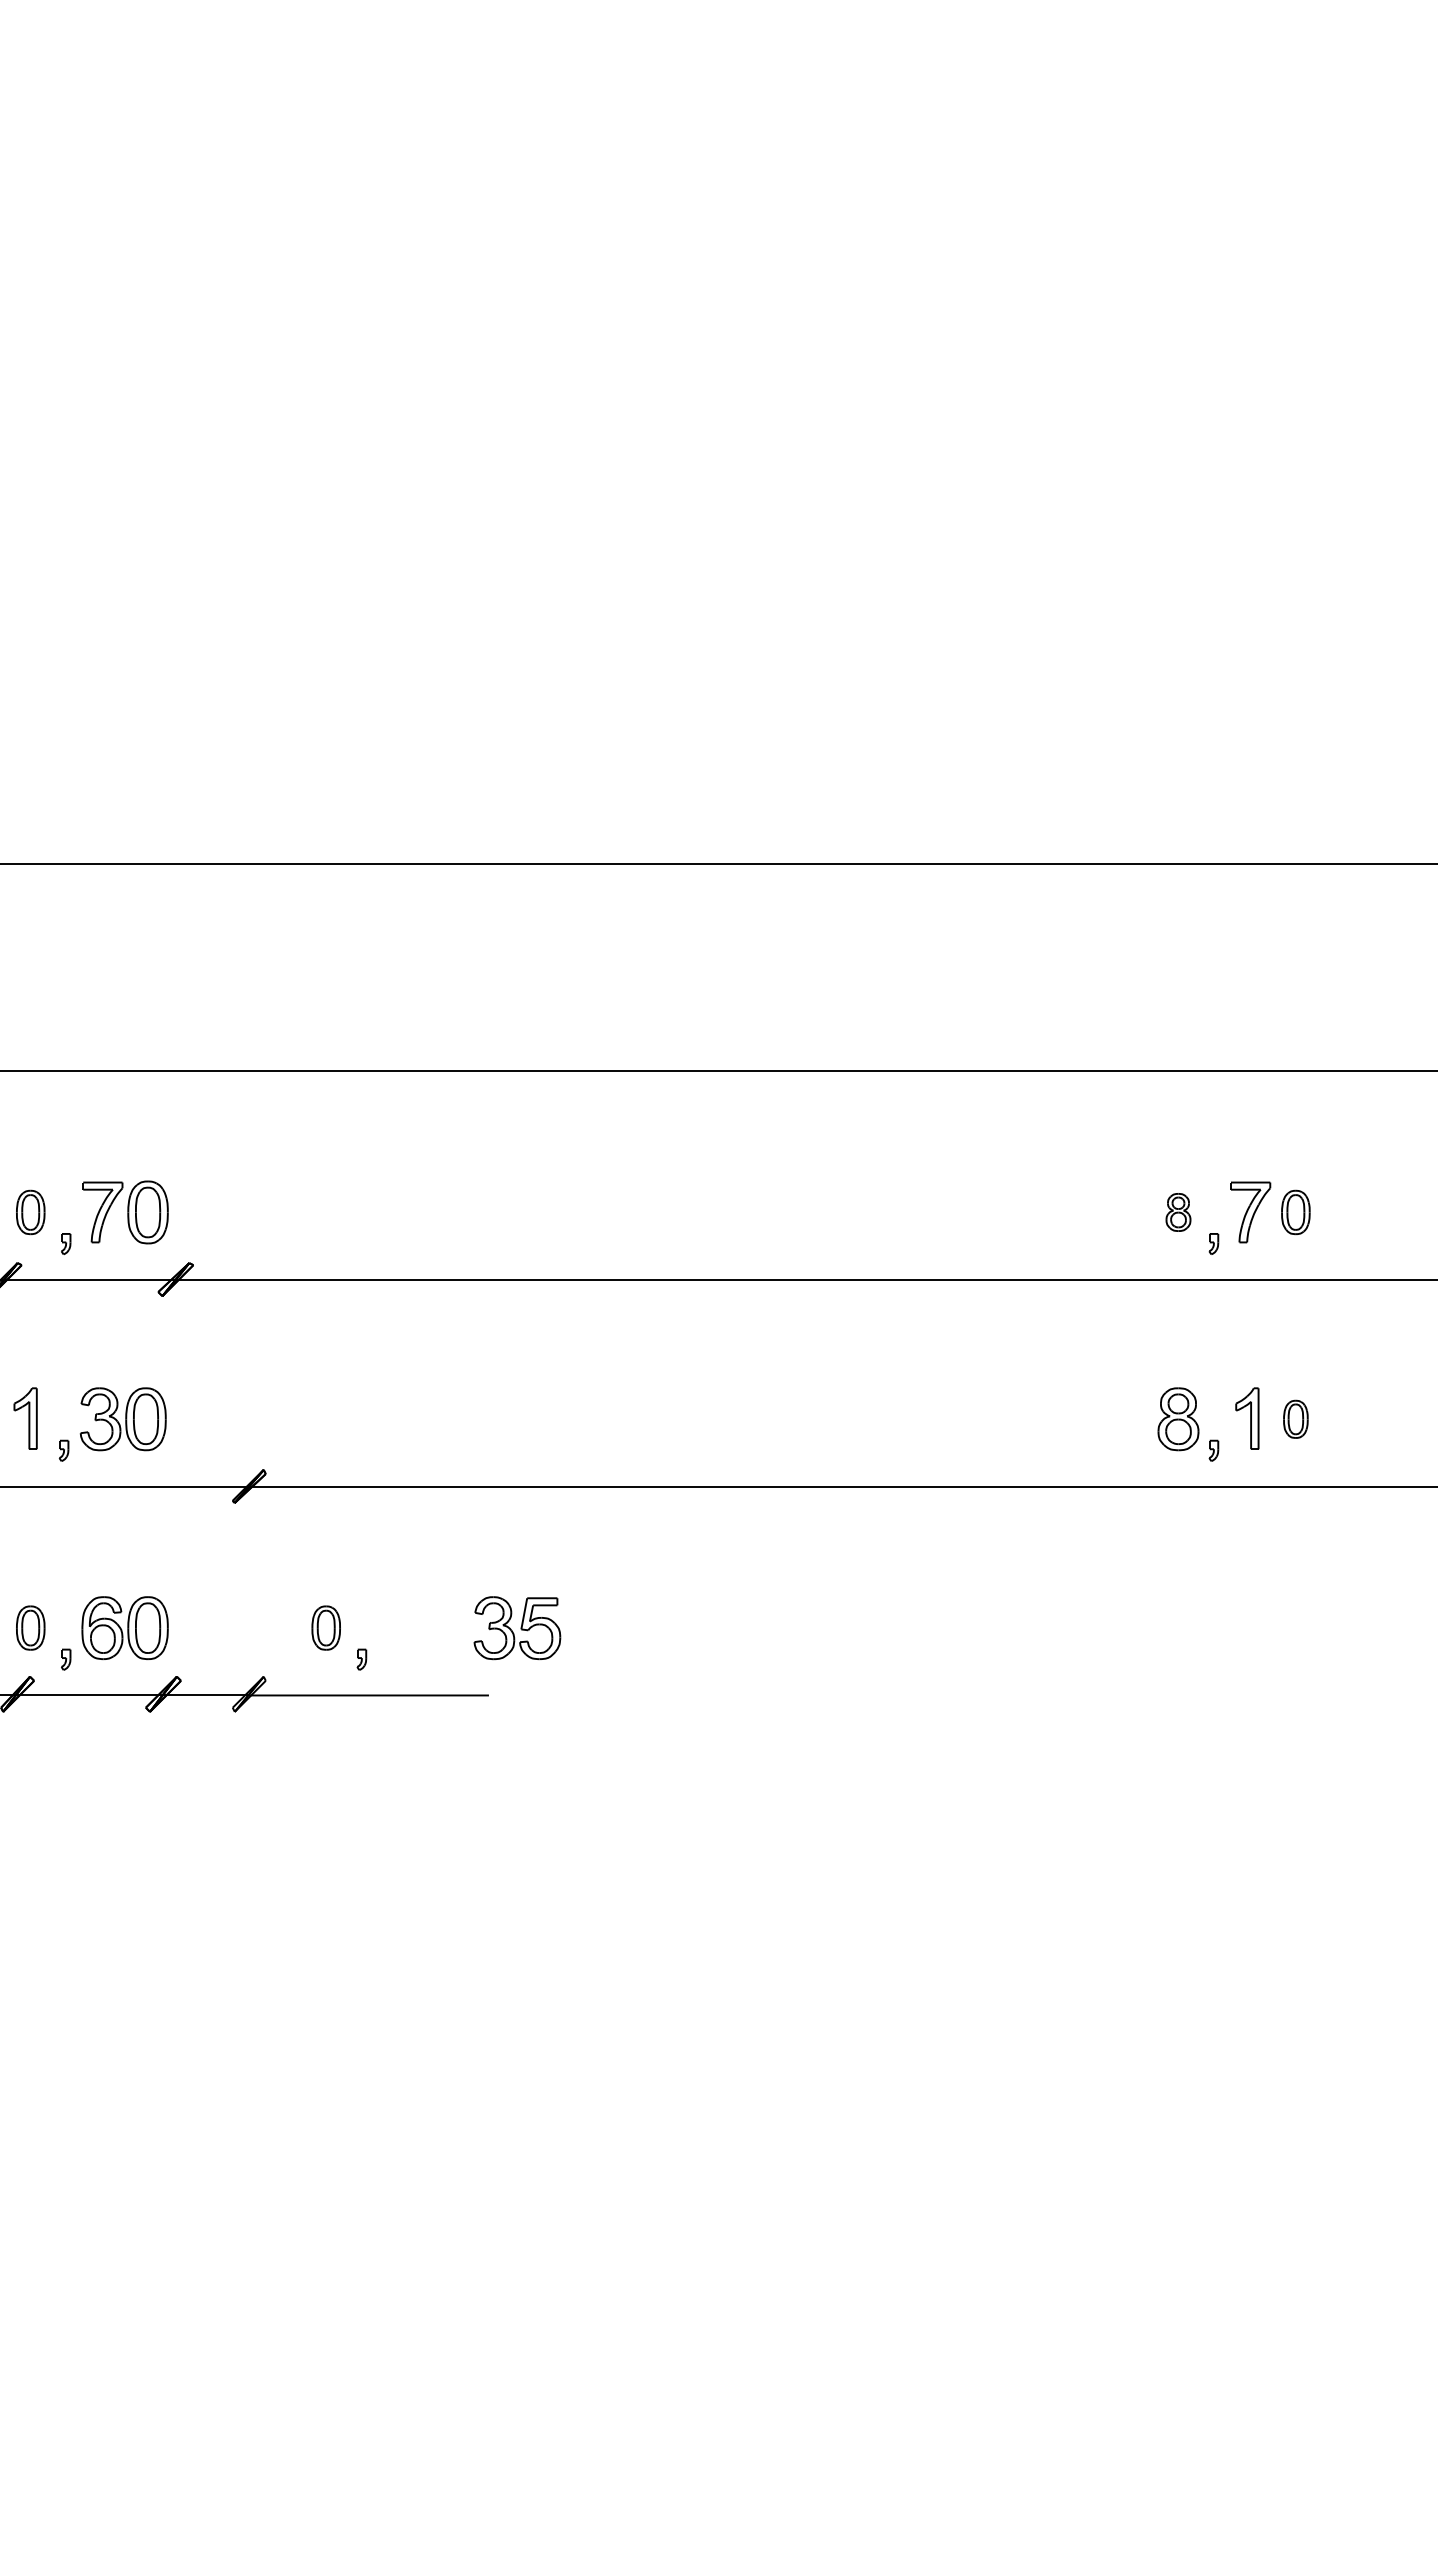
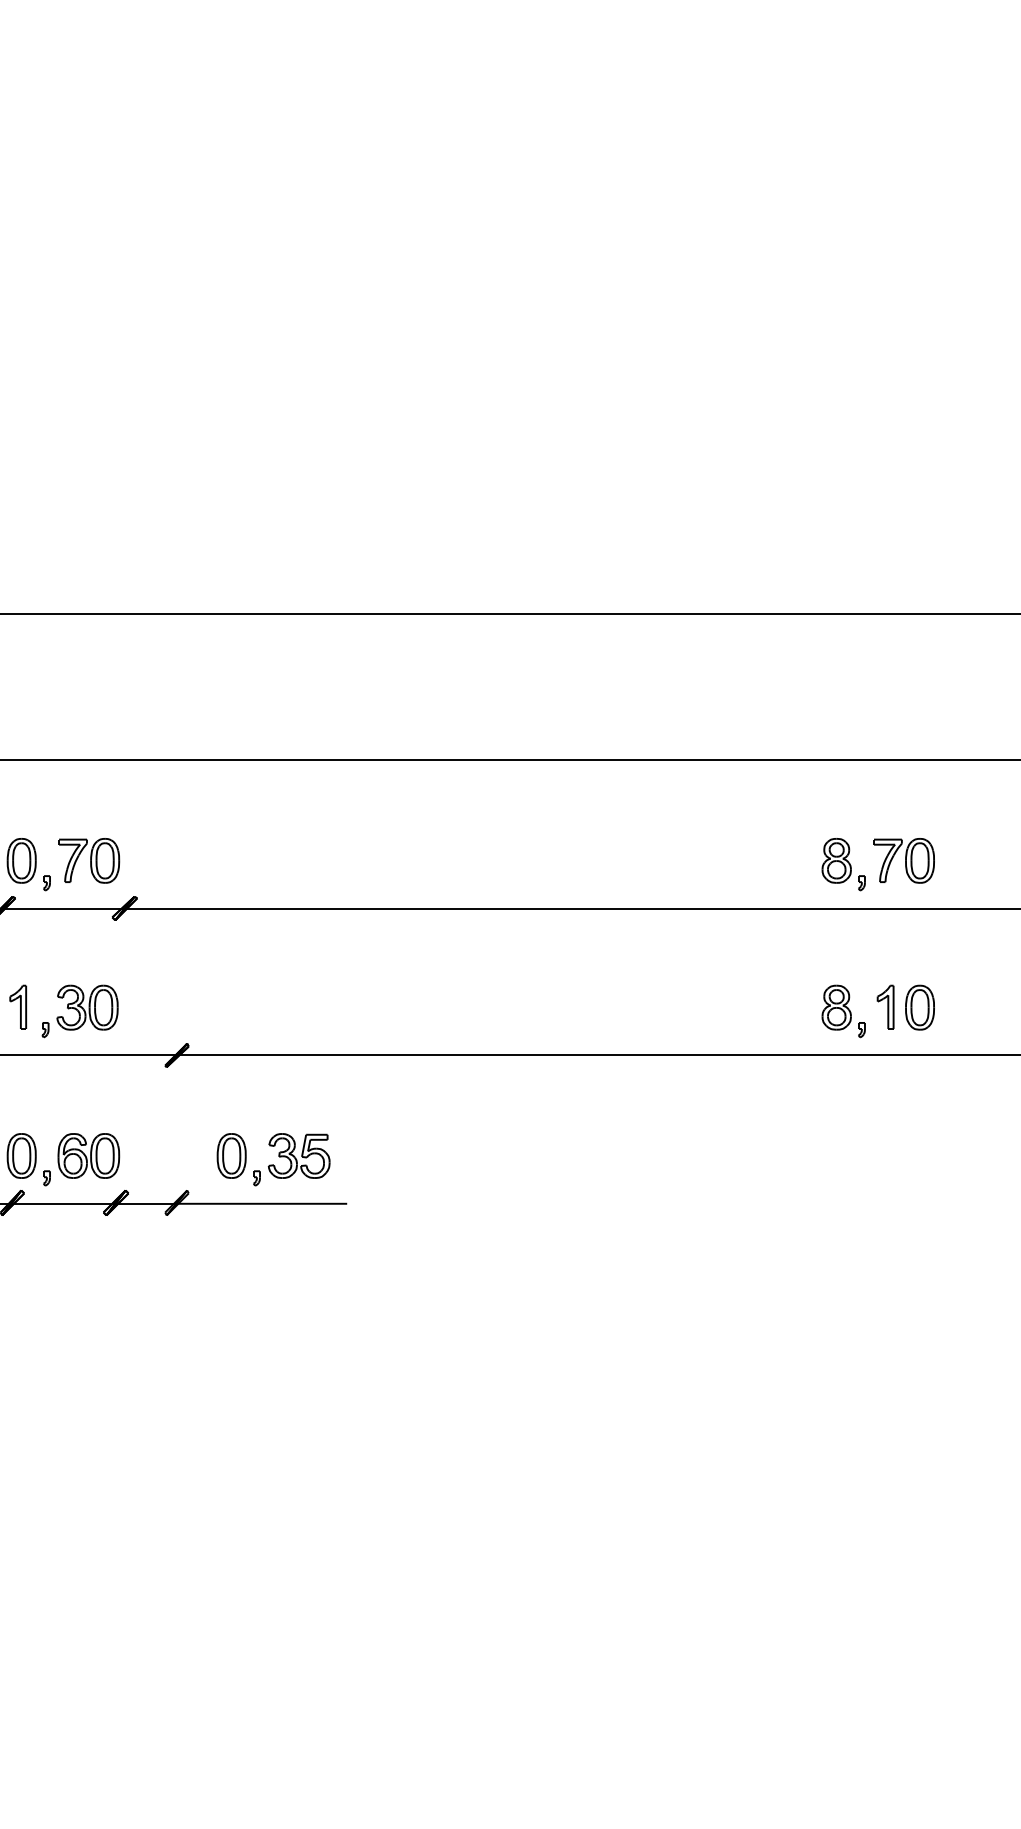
part: (30, 1212) -> (21, 860), size x1.43
part: (1178, 1212) -> (836, 860), size x1.67
part: (1295, 1212) -> (919, 860), size x1.43
part: (1295, 1419) -> (919, 1007), size x1.67
part: (30, 1627) -> (21, 1155), size x1.43
part: (325, 1627) -> (231, 1155), size x1.43
part: (517, 1628) -> (299, 1156), moved

